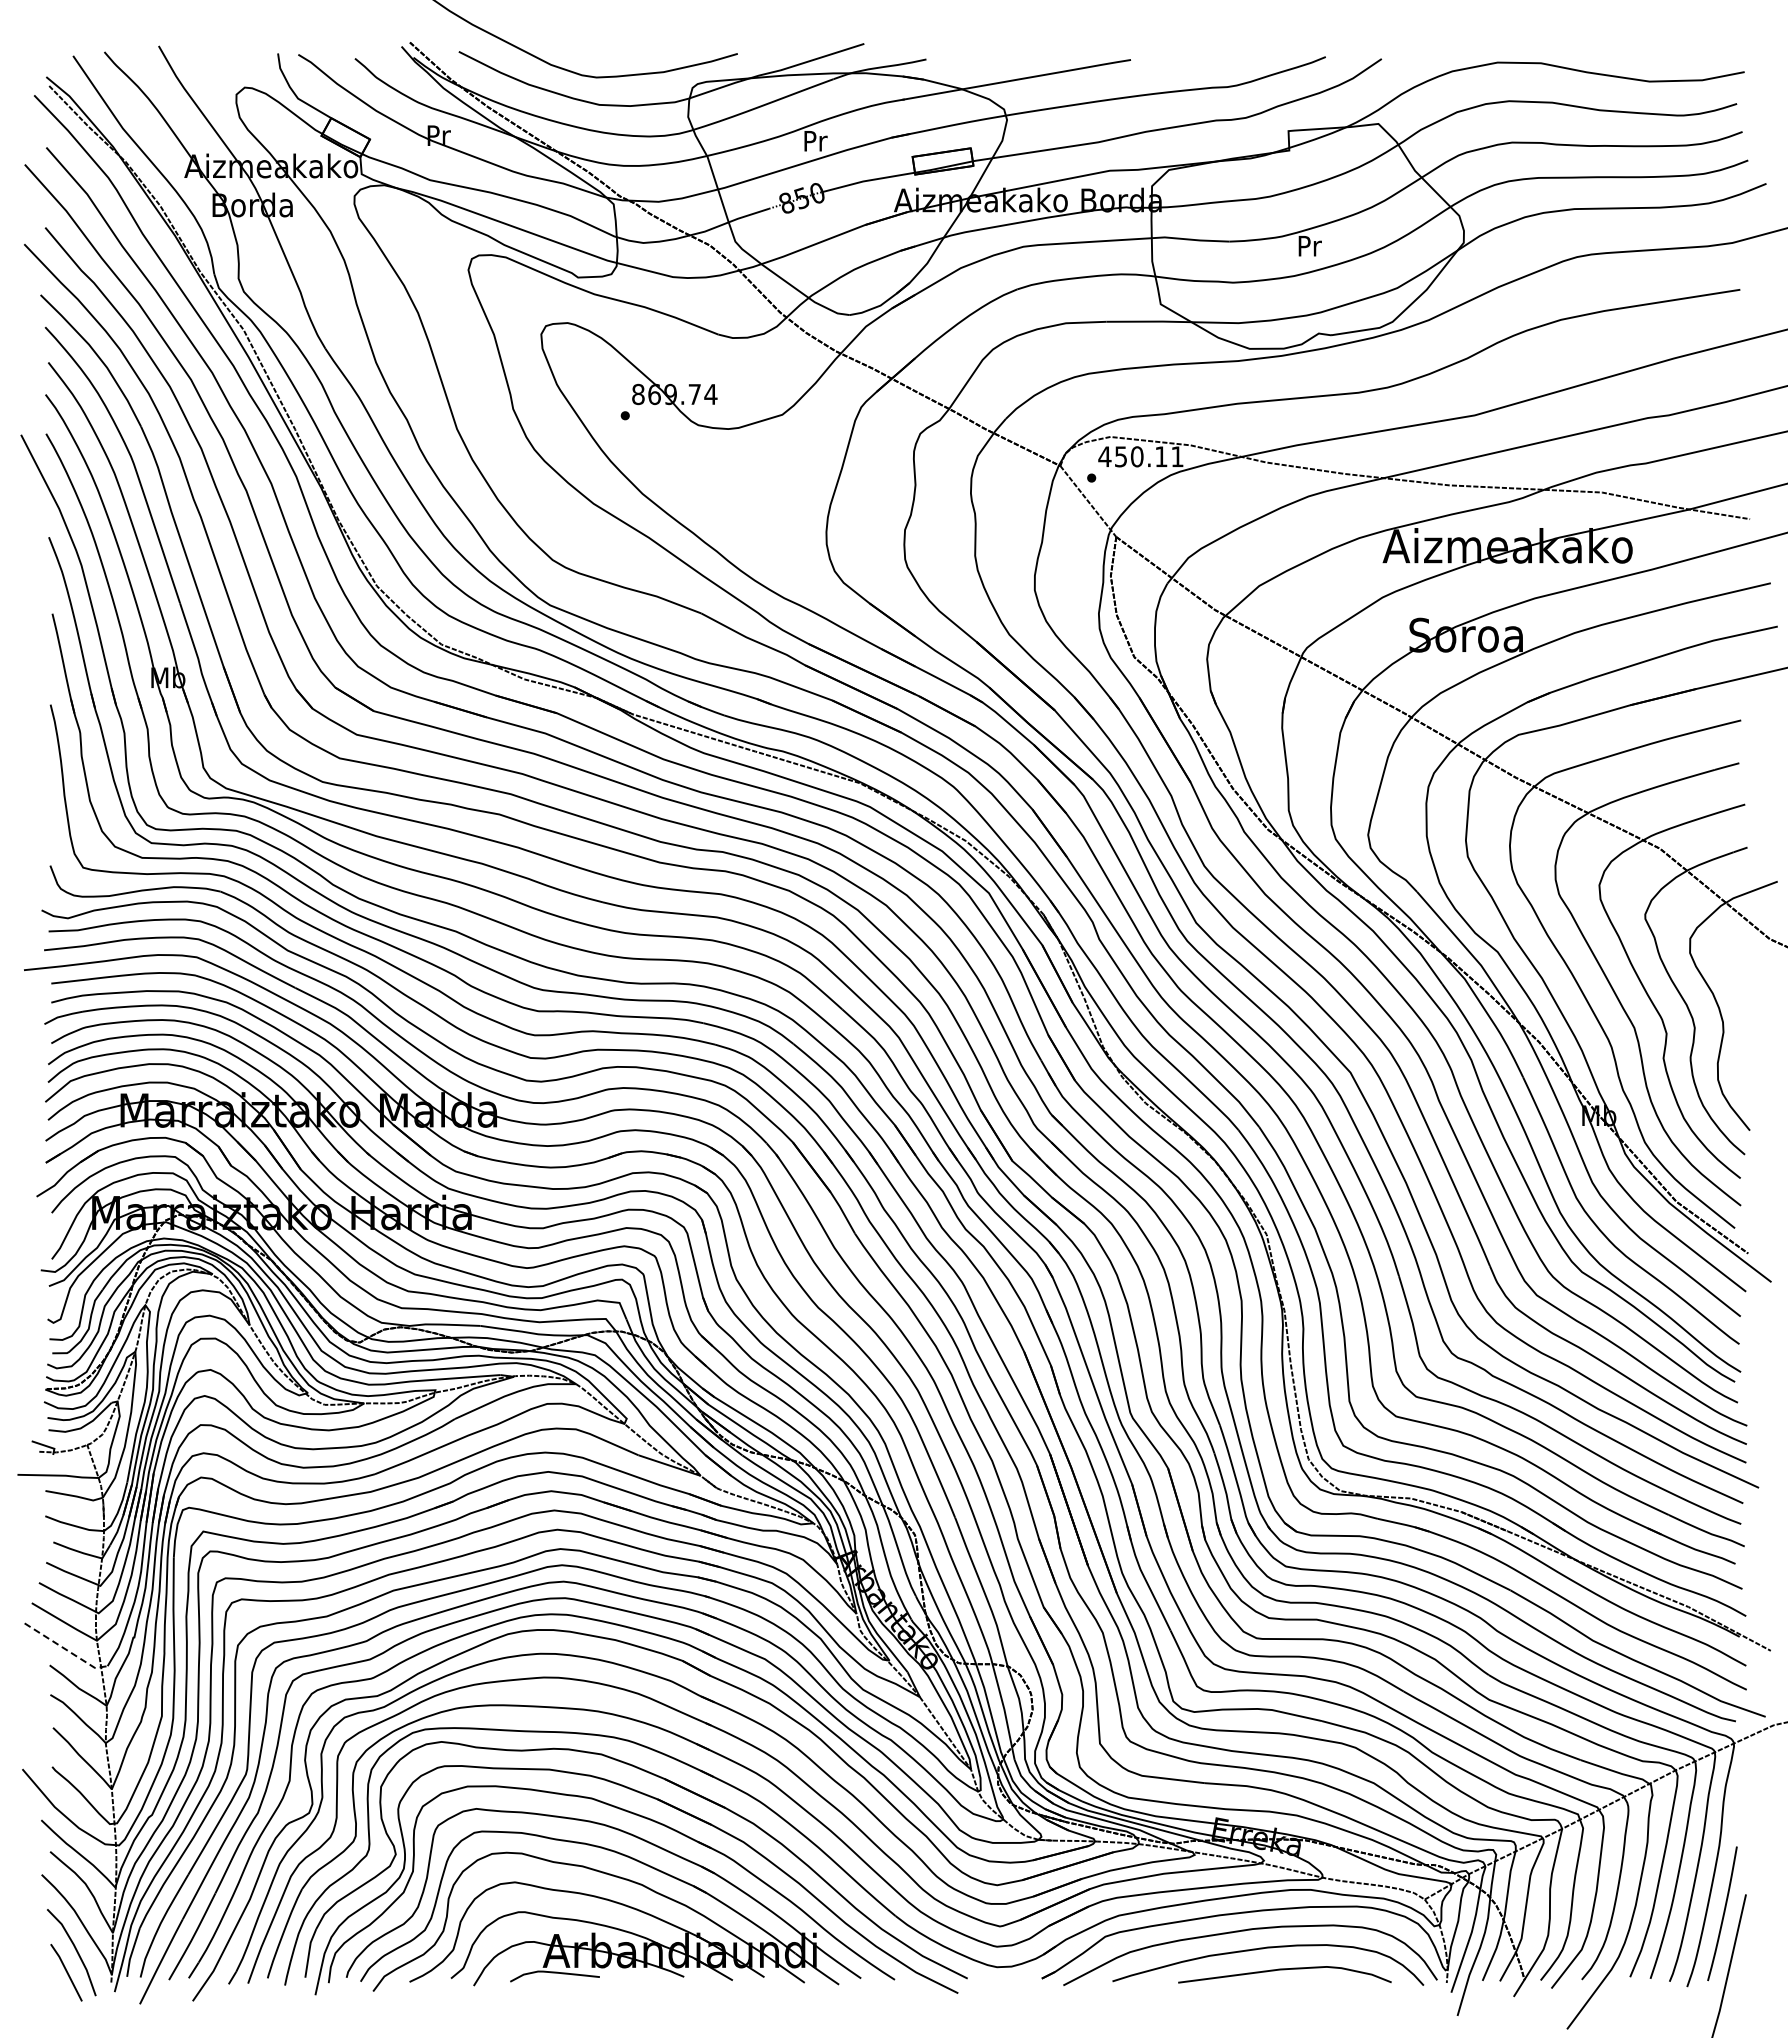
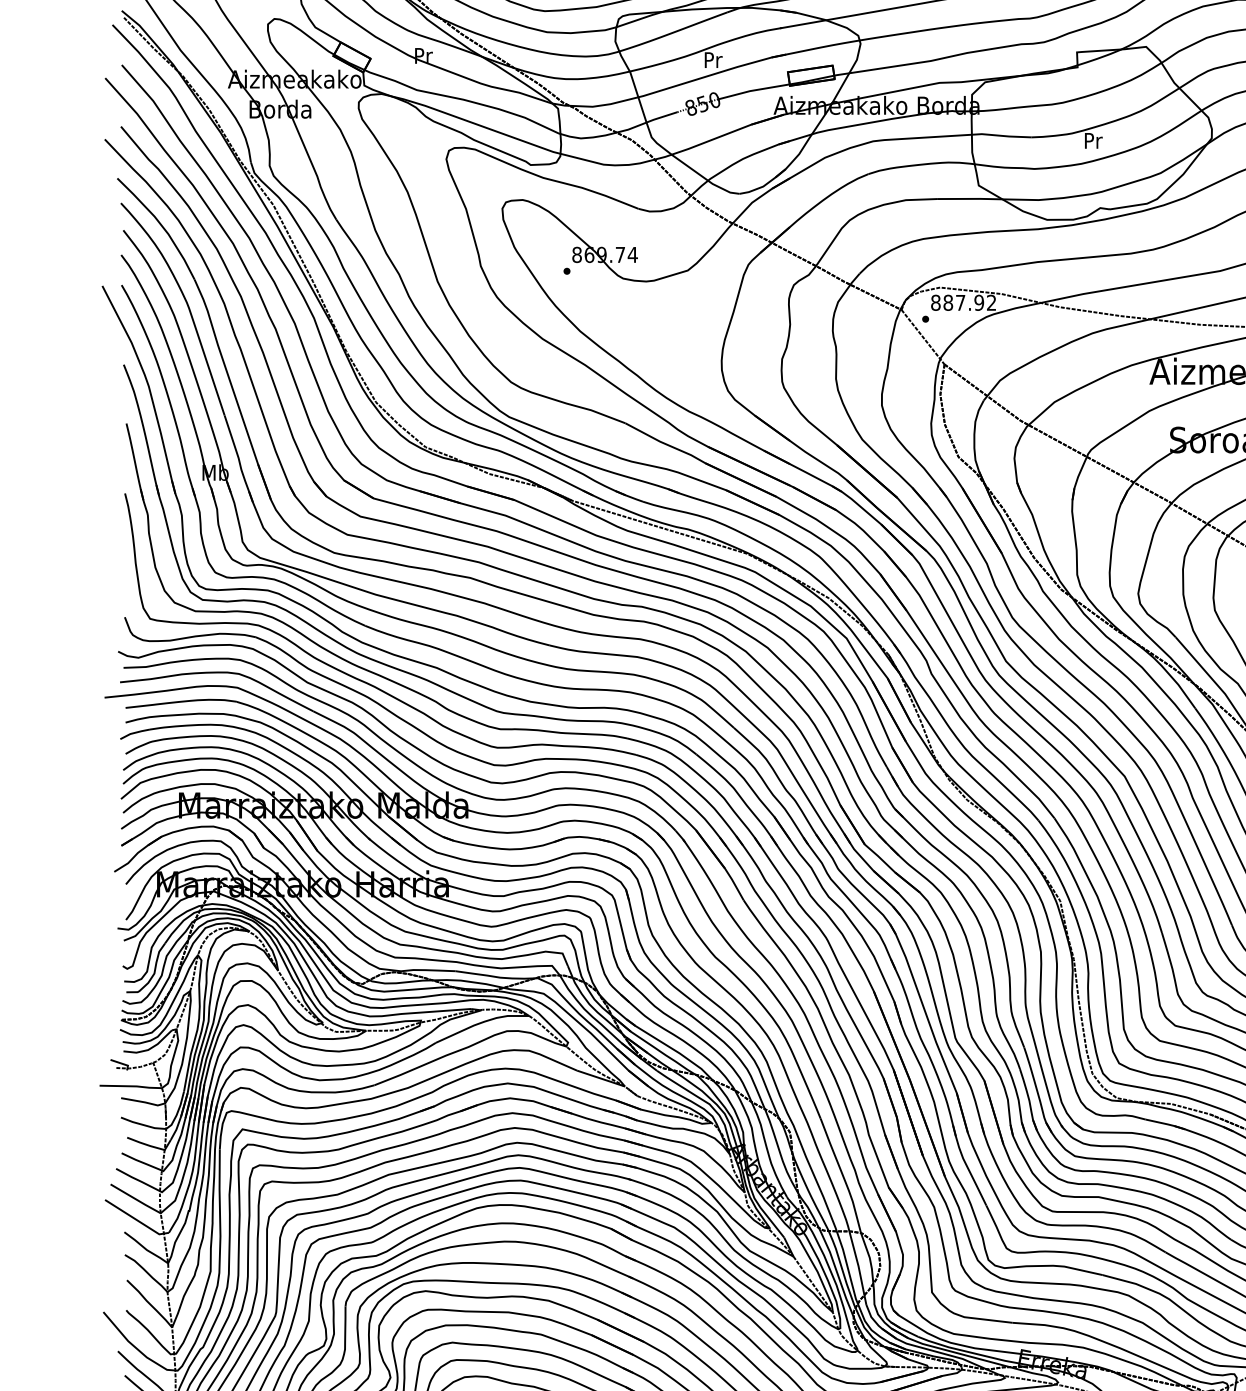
text: (1140, 456) -> (963, 302), 450.11 -> 887.92
line: (65, 1649) -> (136, 1220), dashed -> solid

